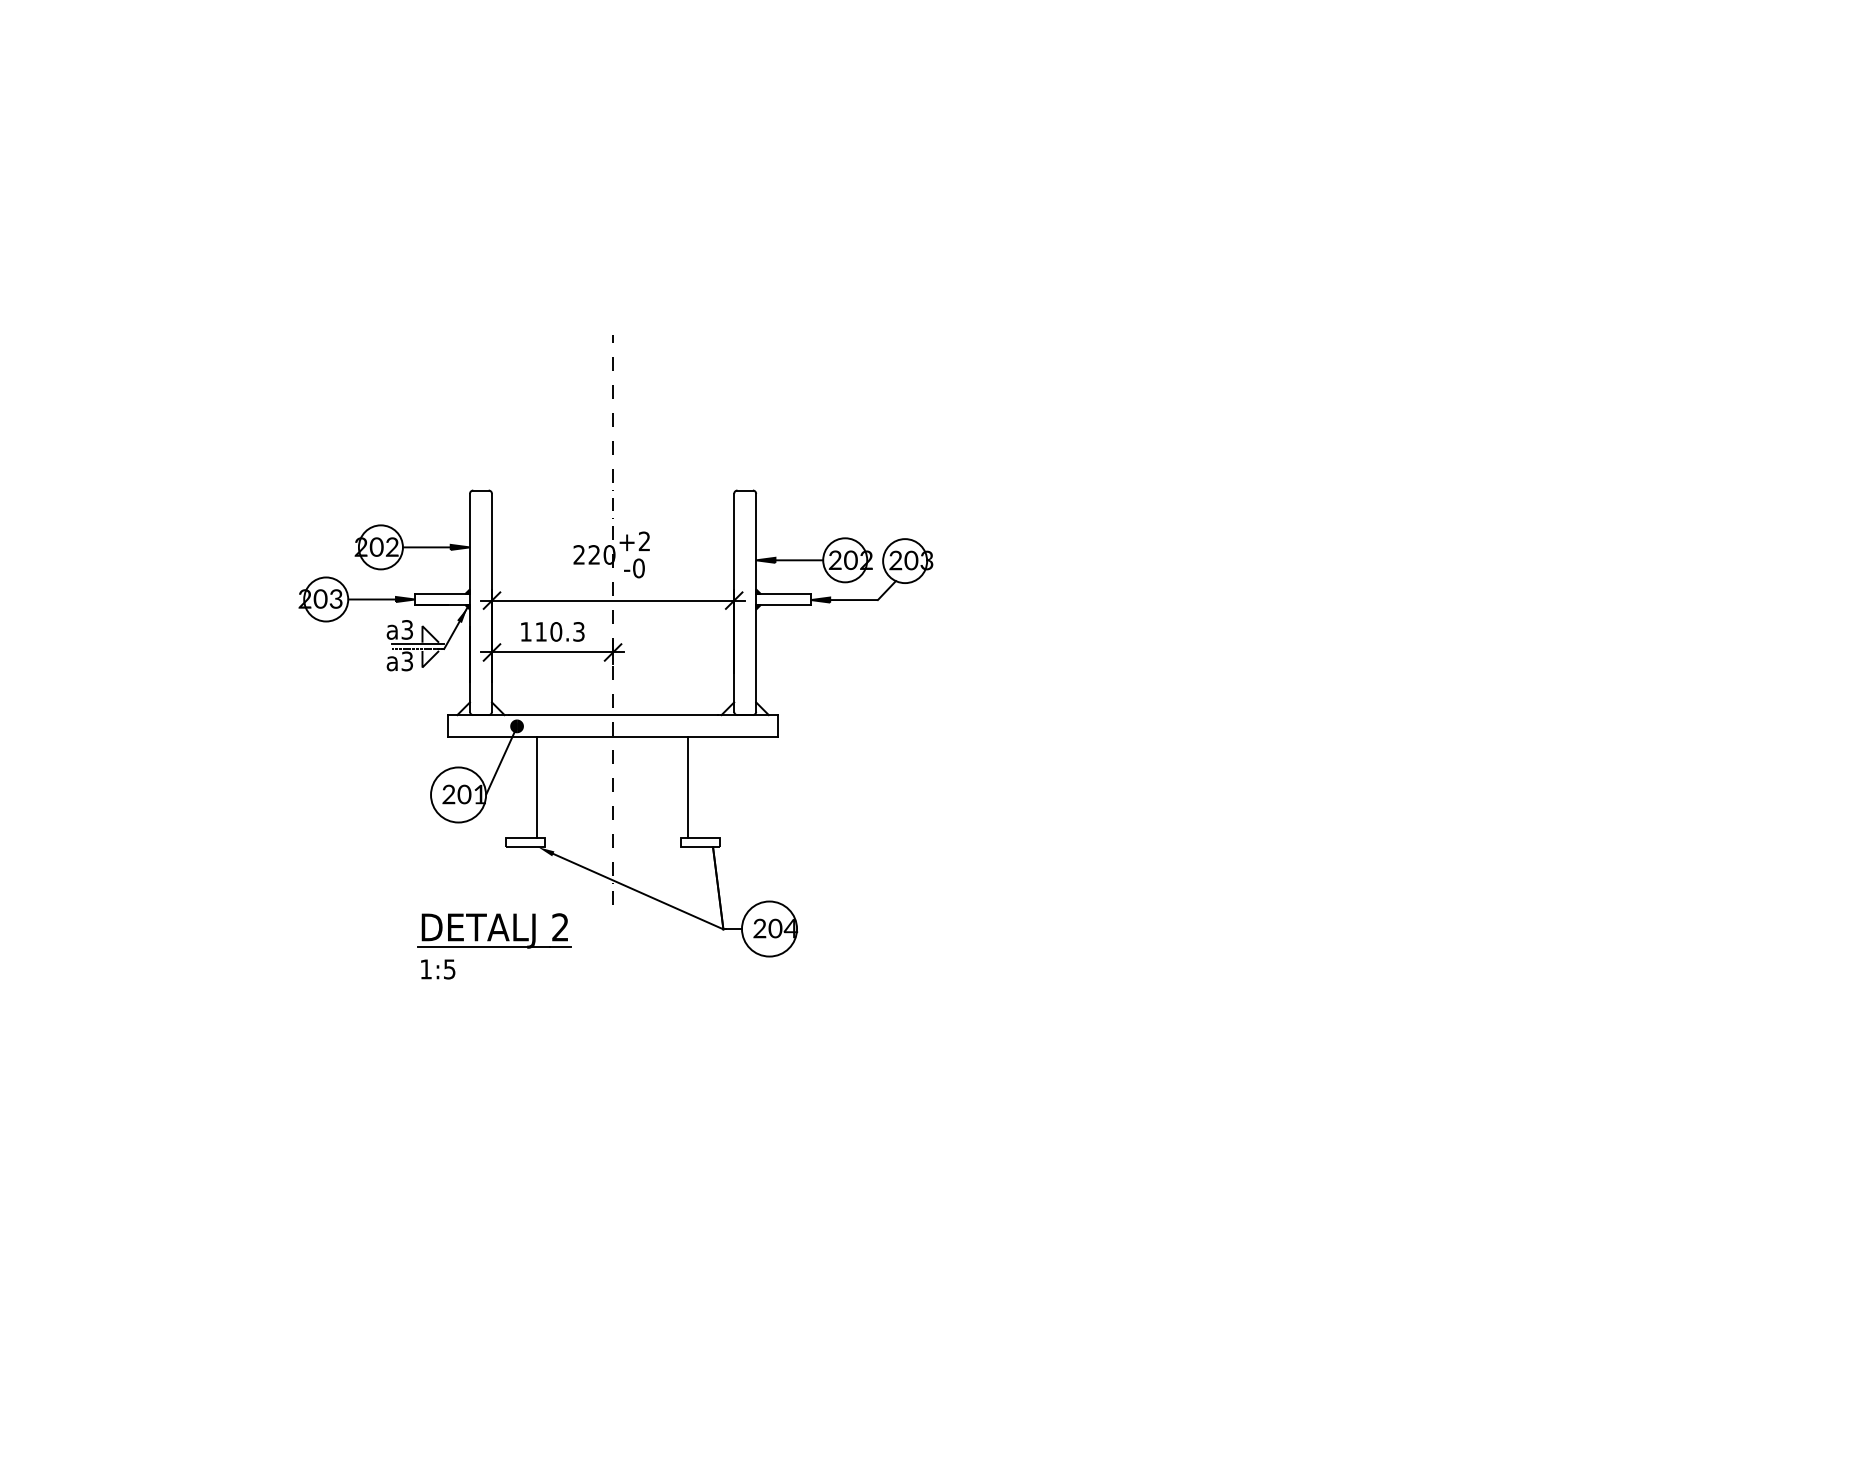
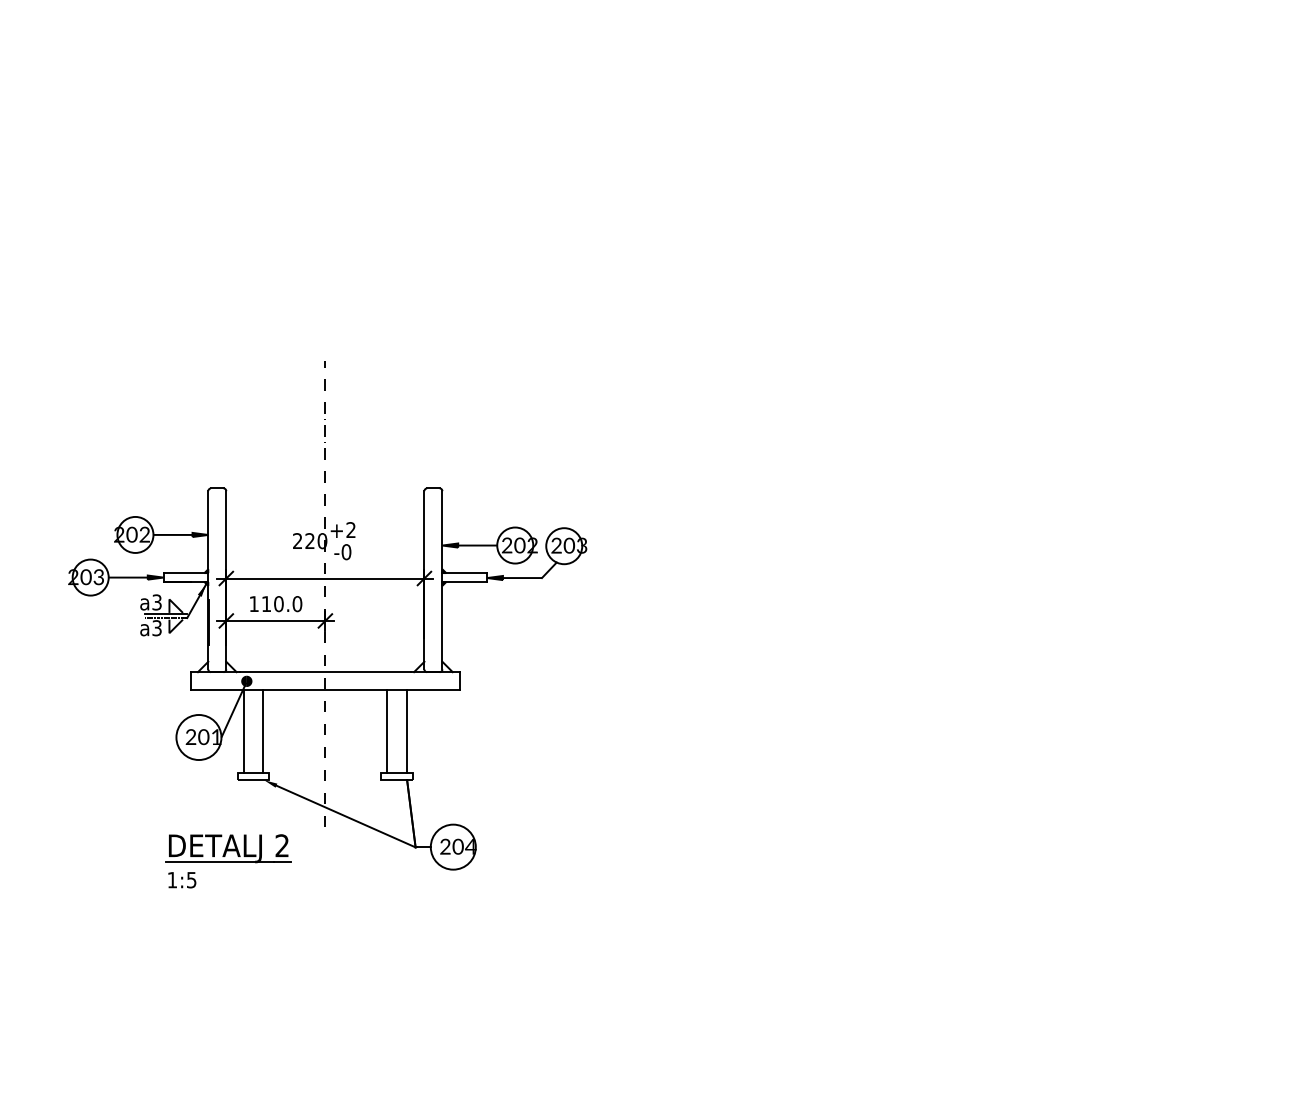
text: (578, 631) -> (297, 603), 110.3 -> 110.0
line: (513, 787) -> (243, 731), added
line: (712, 787) -> (406, 731), added

